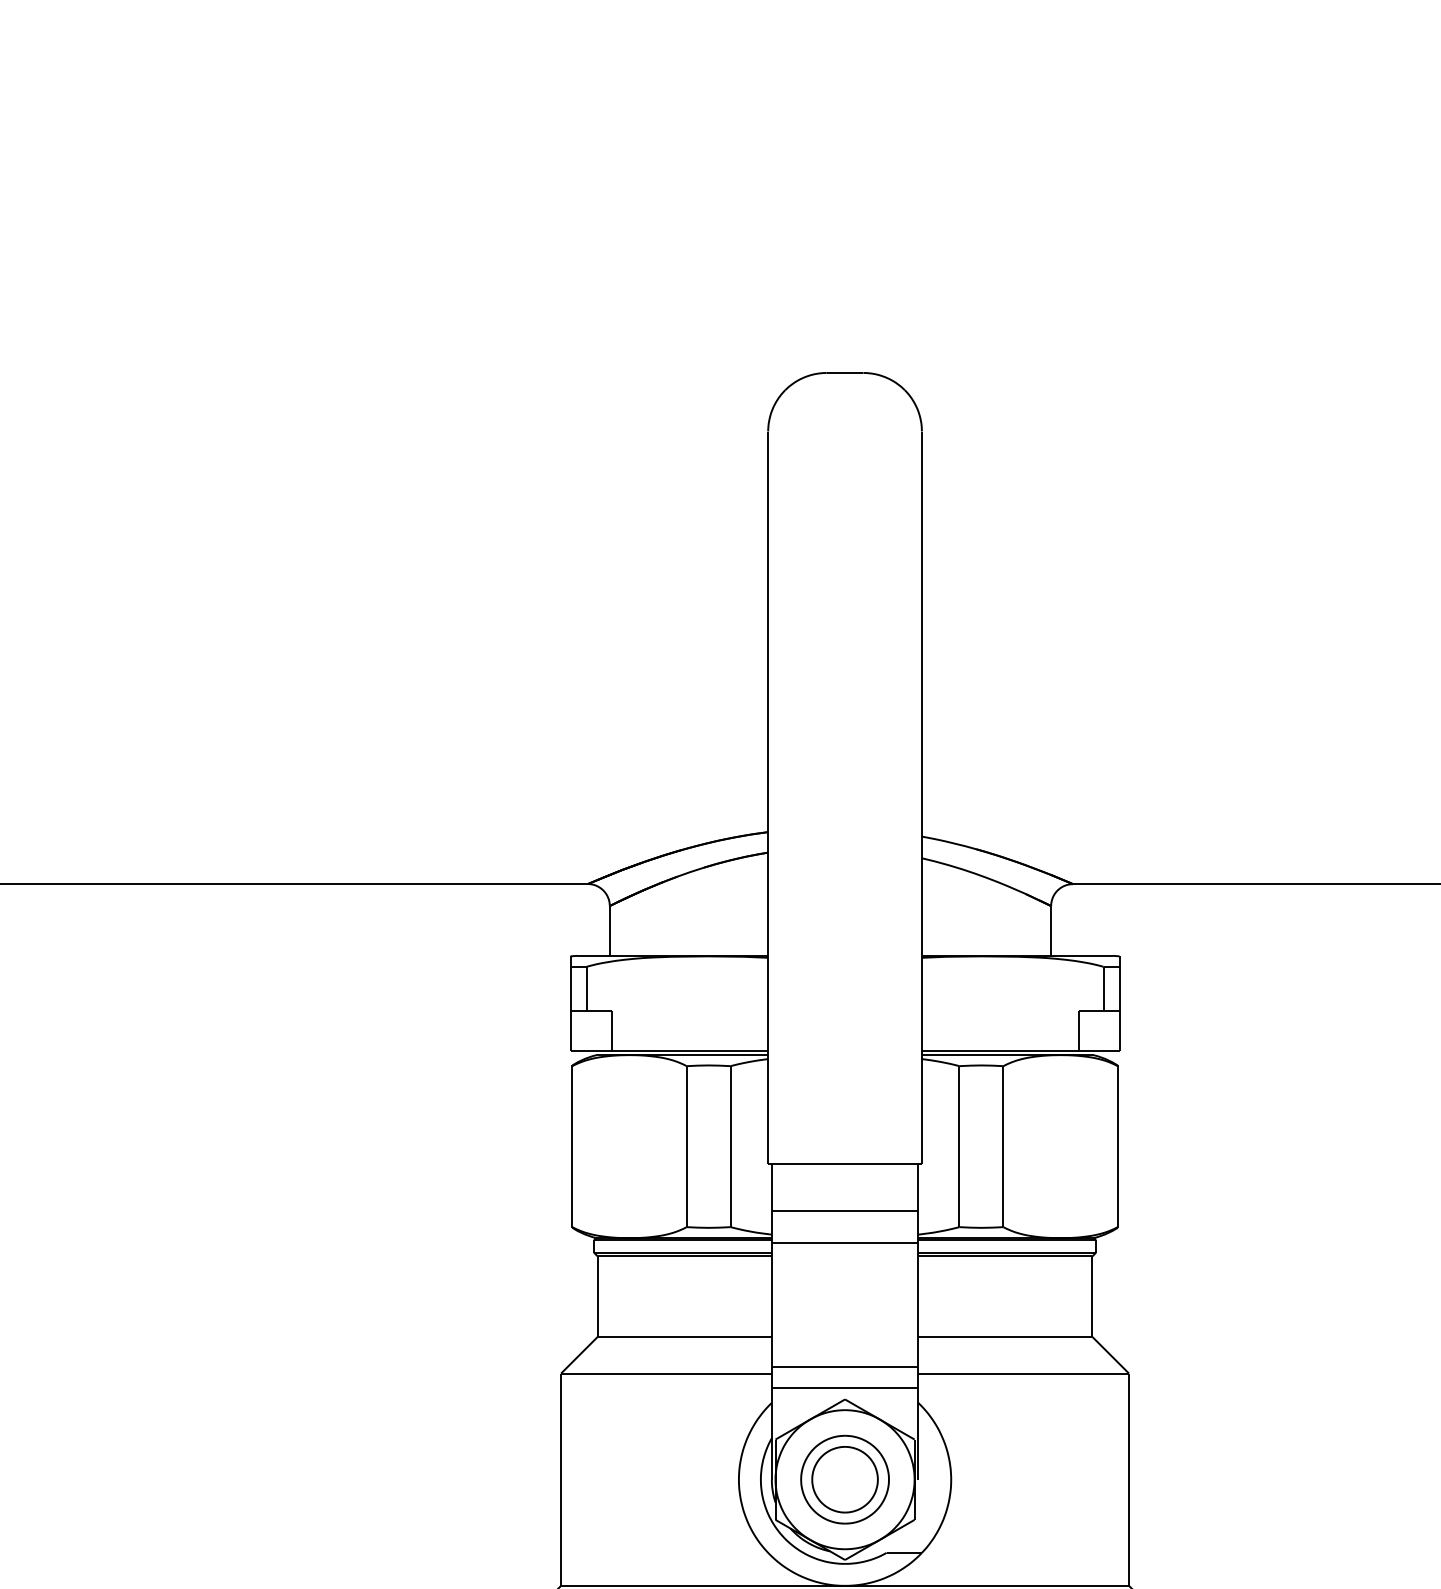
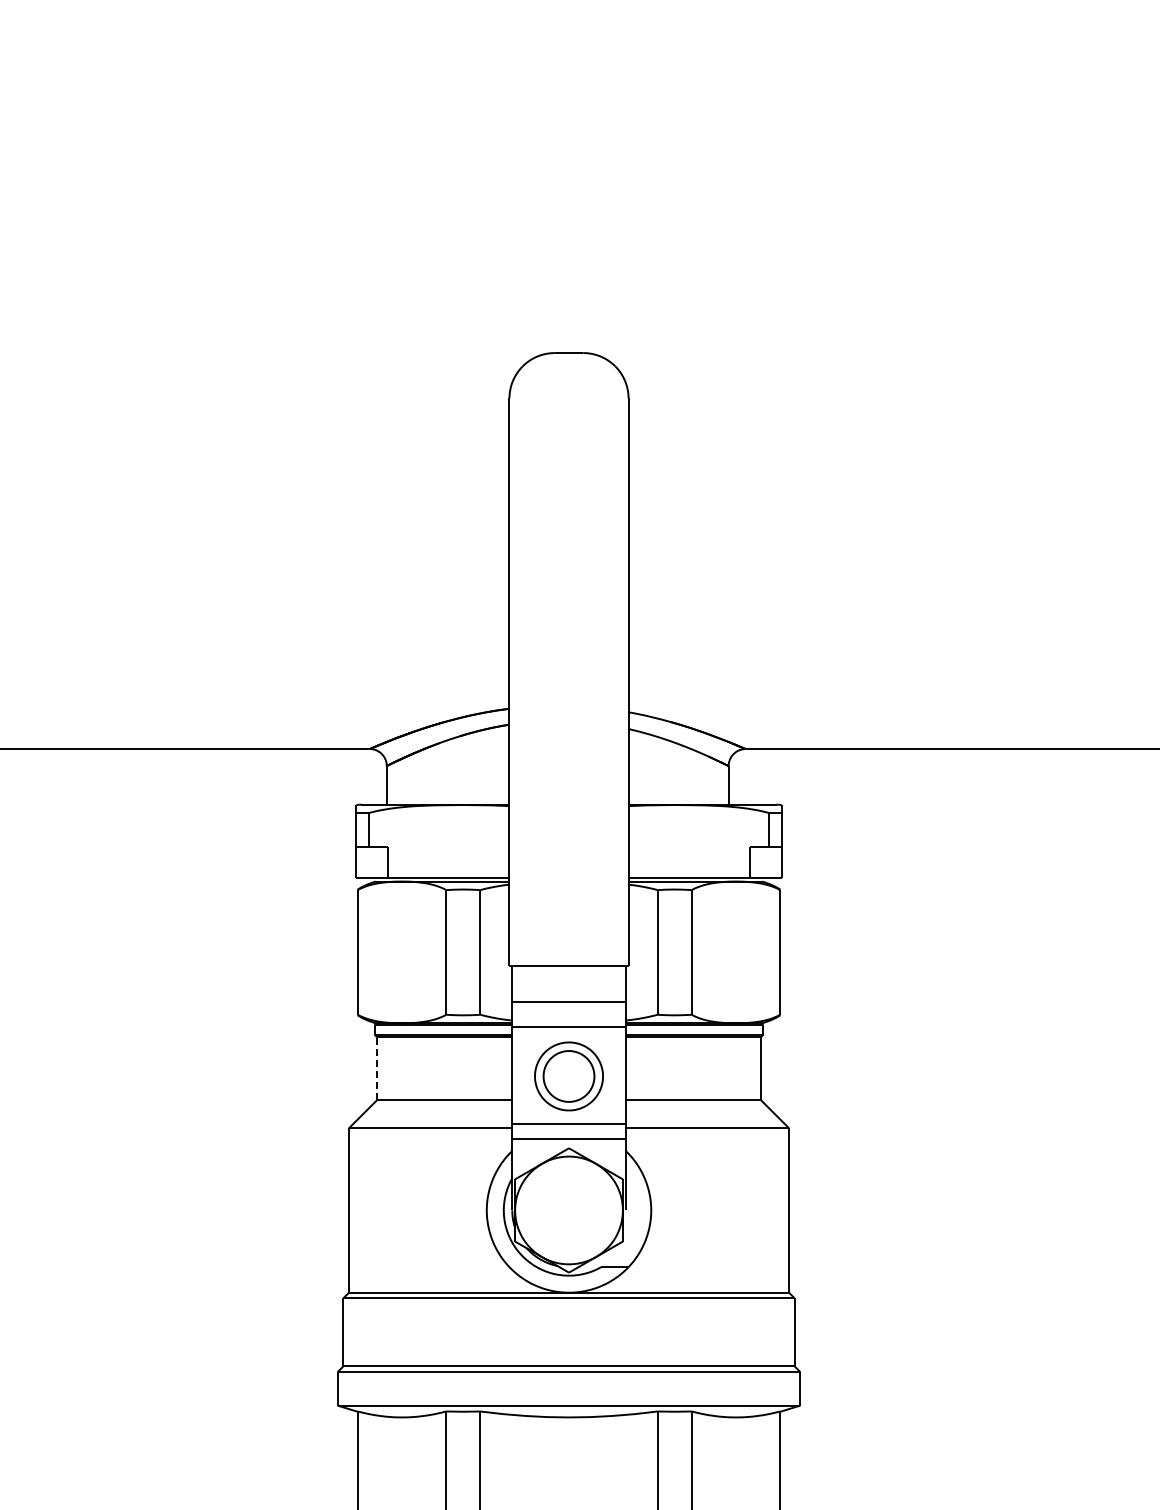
line: (597, 1296) -> (377, 1068), solid -> dashed
part: (844, 1479) -> (568, 1076), moved

